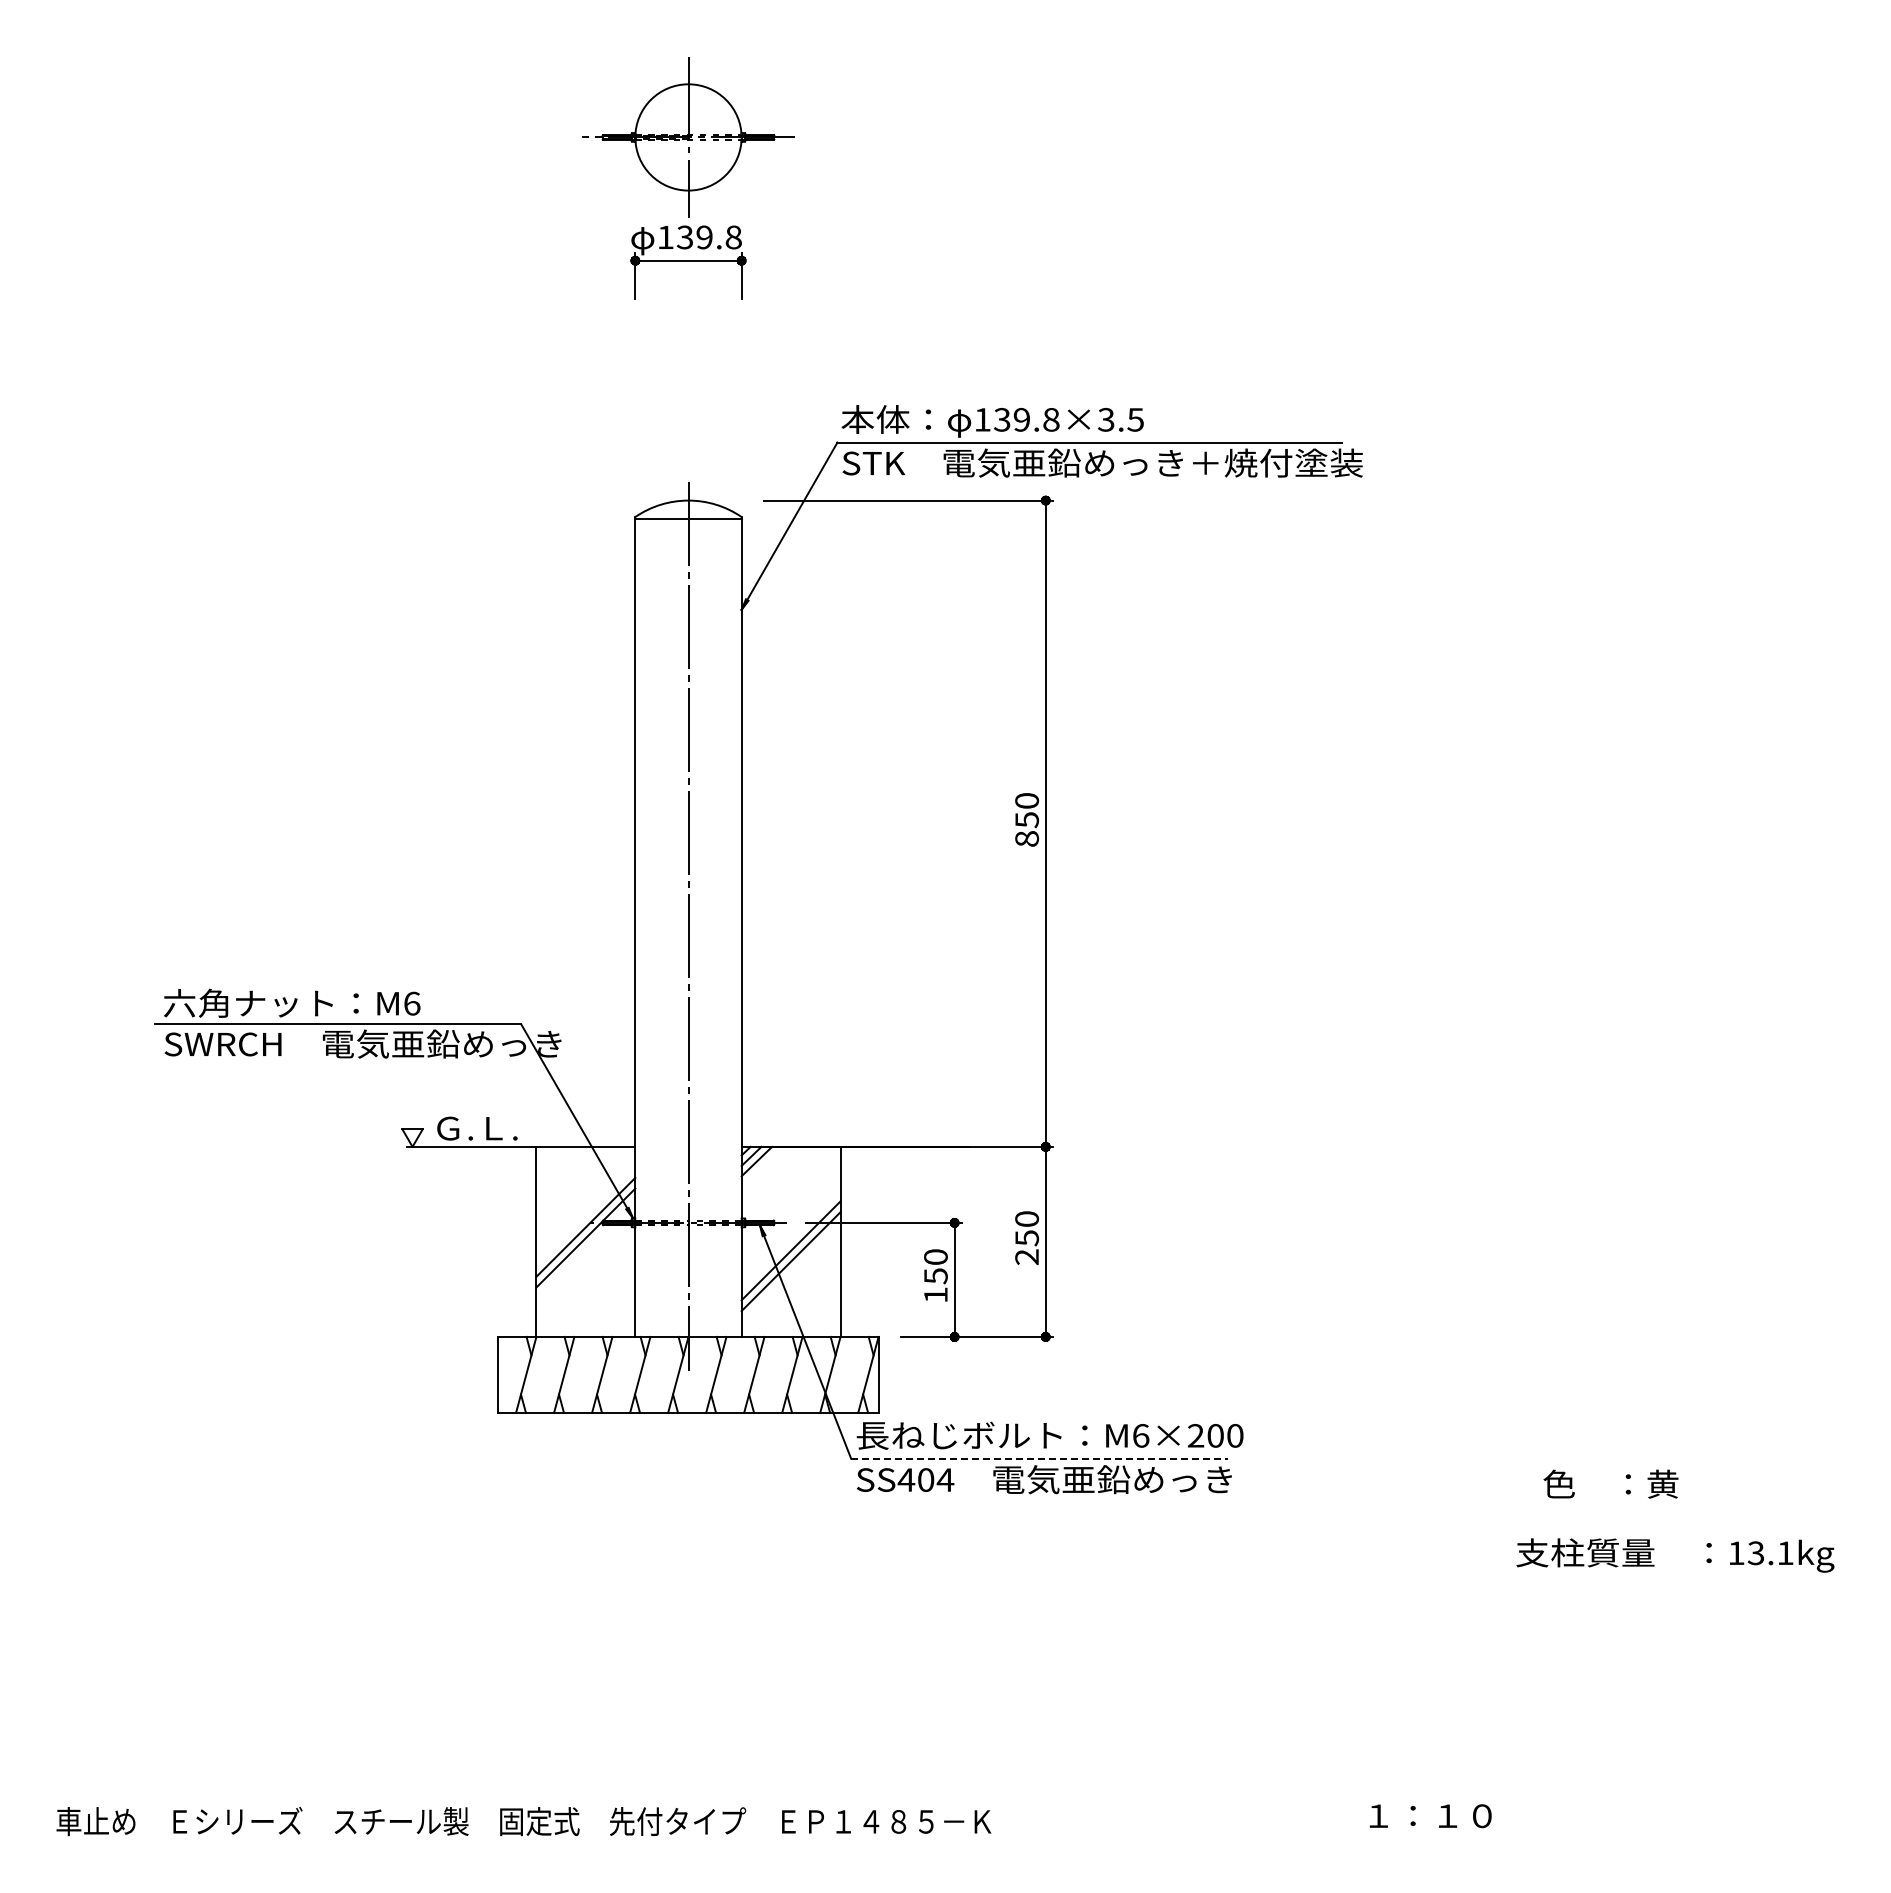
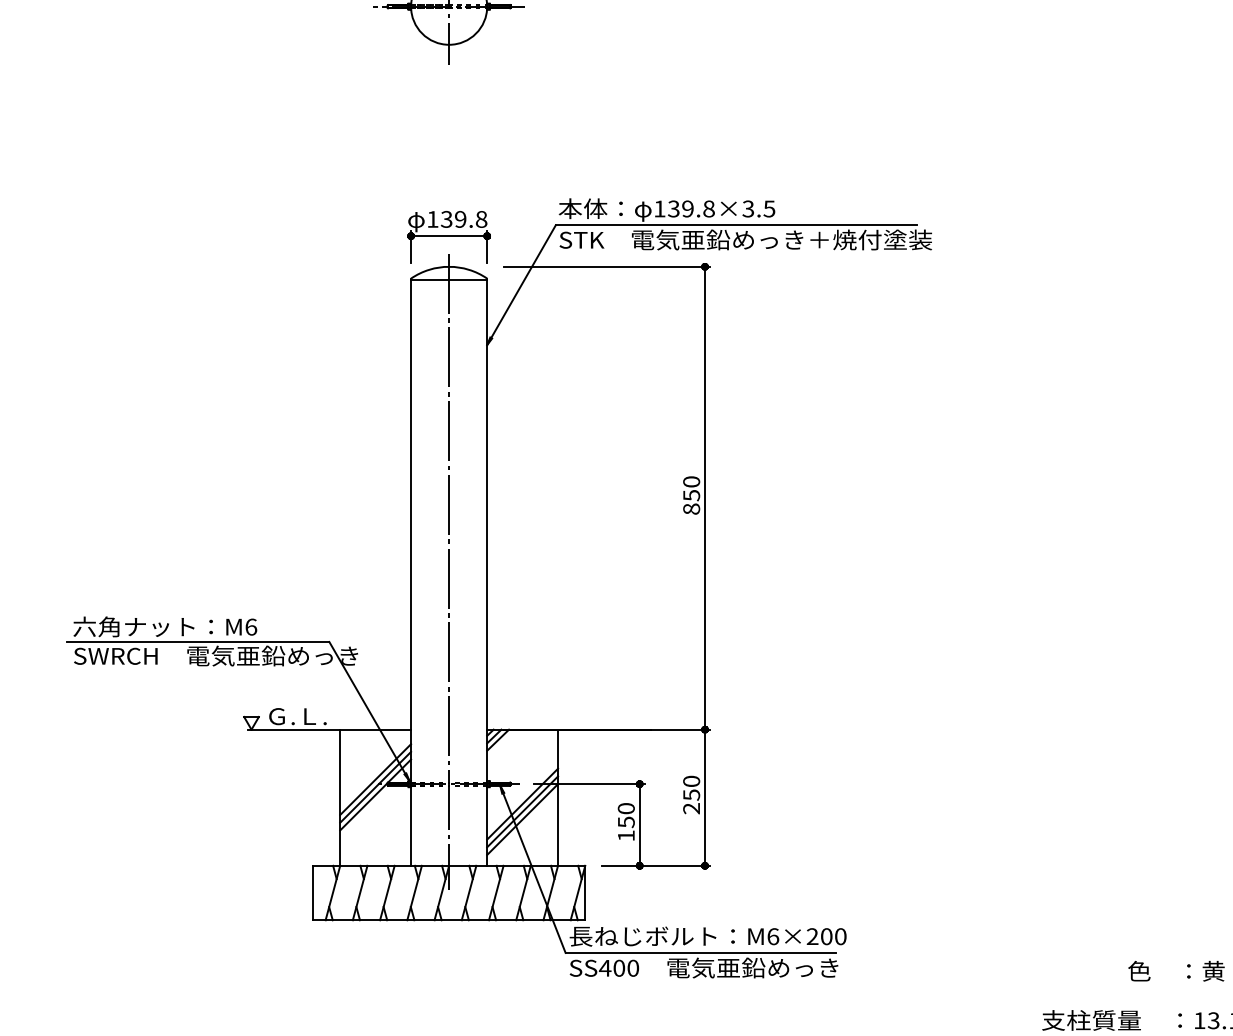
part: (688, 262) -> (449, 237), moved
line: (585, 1216) -> (375, 779), added
line: (790, 1271) -> (522, 818), added
line: (1039, 1458) -> (700, 952), dashed -> solid
text: (945, 1479) -> (633, 967), SS404 -> SS400
text: (1610, 1483) -> (1176, 970), moved

